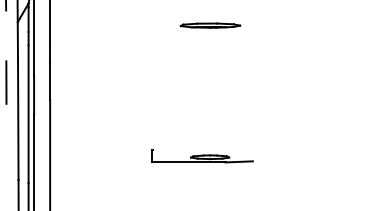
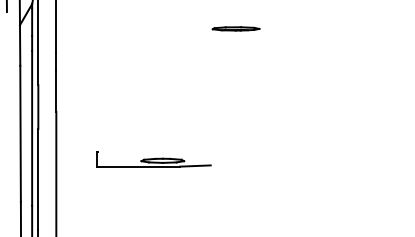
part: (210, 25) -> (236, 28), size x0.7
line: (6, 82) -> (7, 92), removed
part: (202, 156) -> (154, 159), moved

